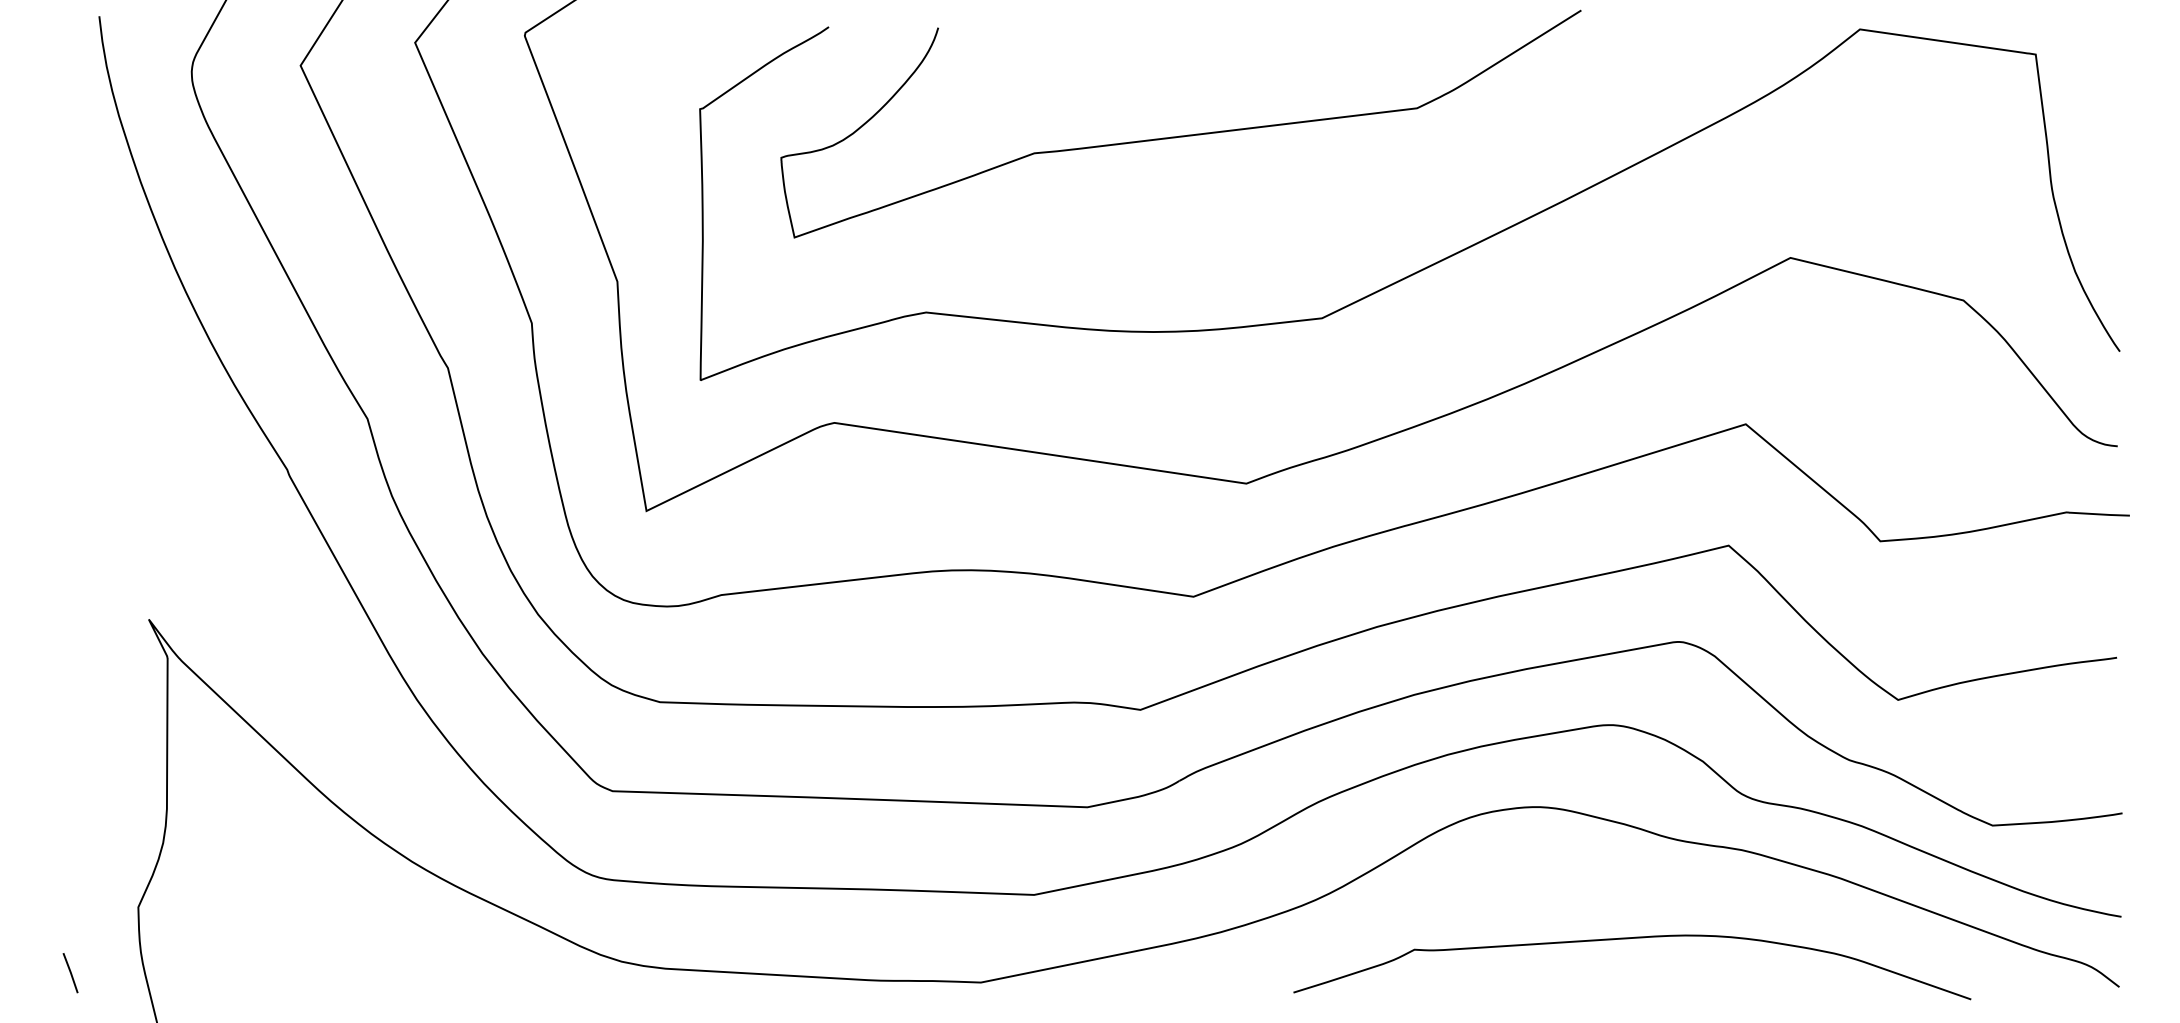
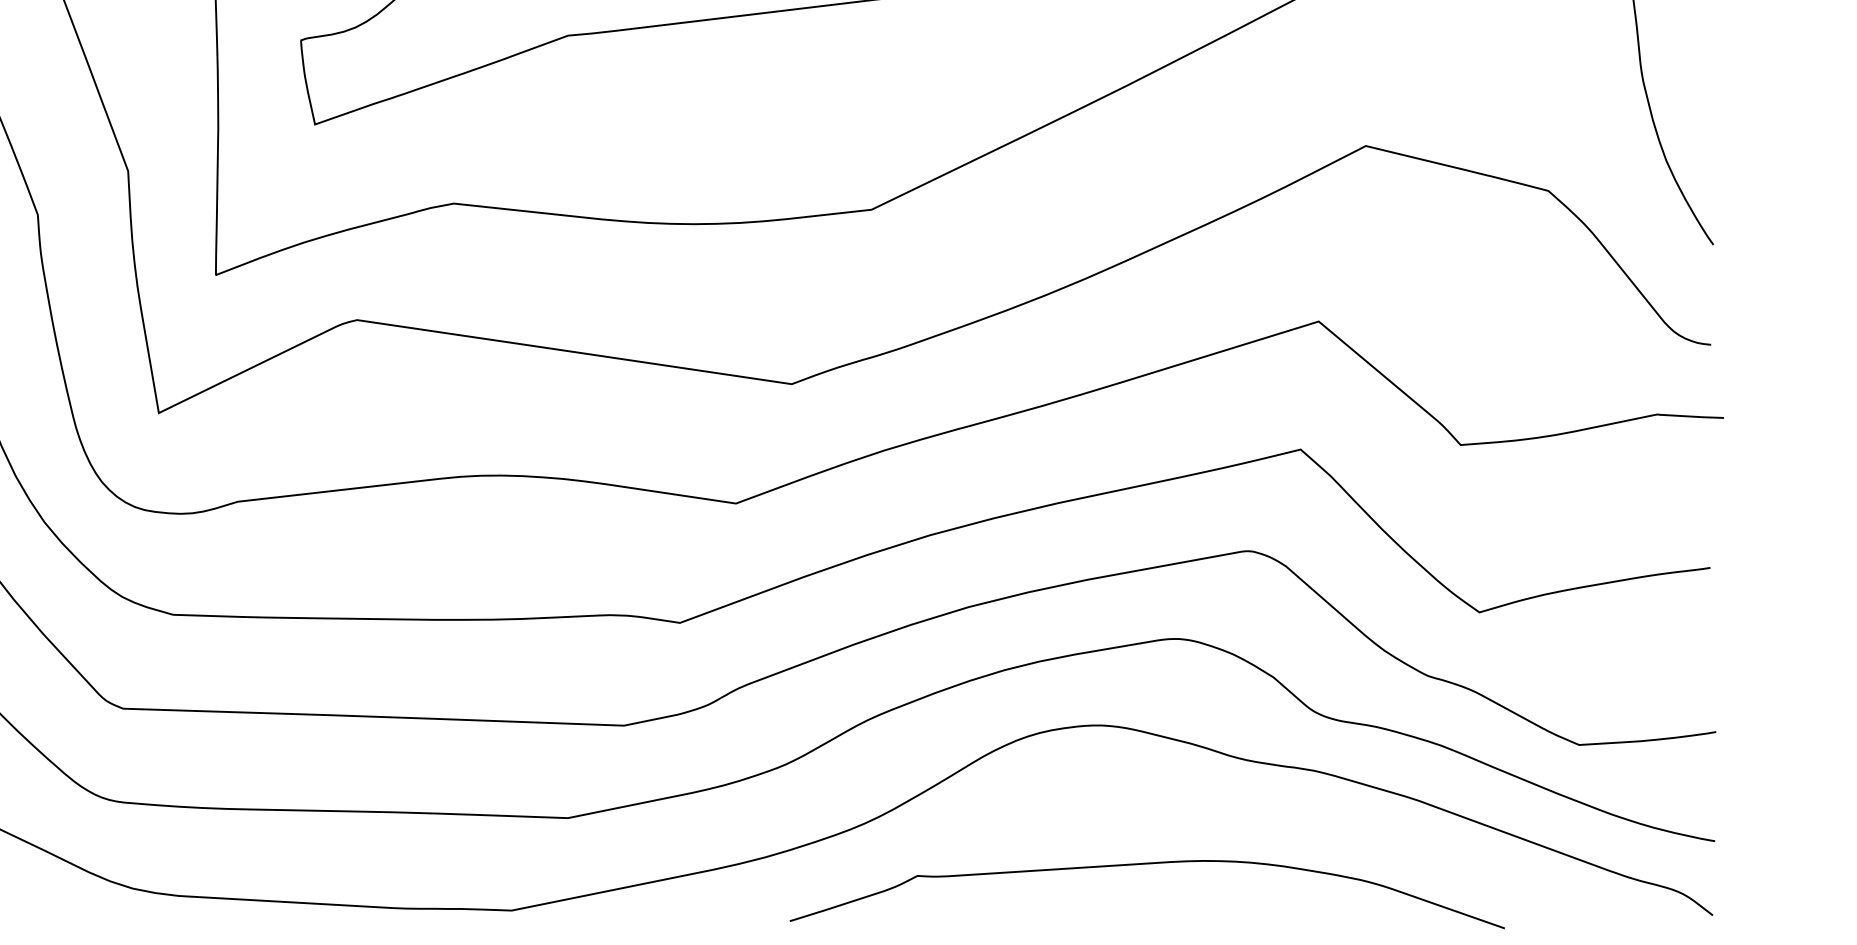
curve: (1628, 939) -> (1143, 865), moved

